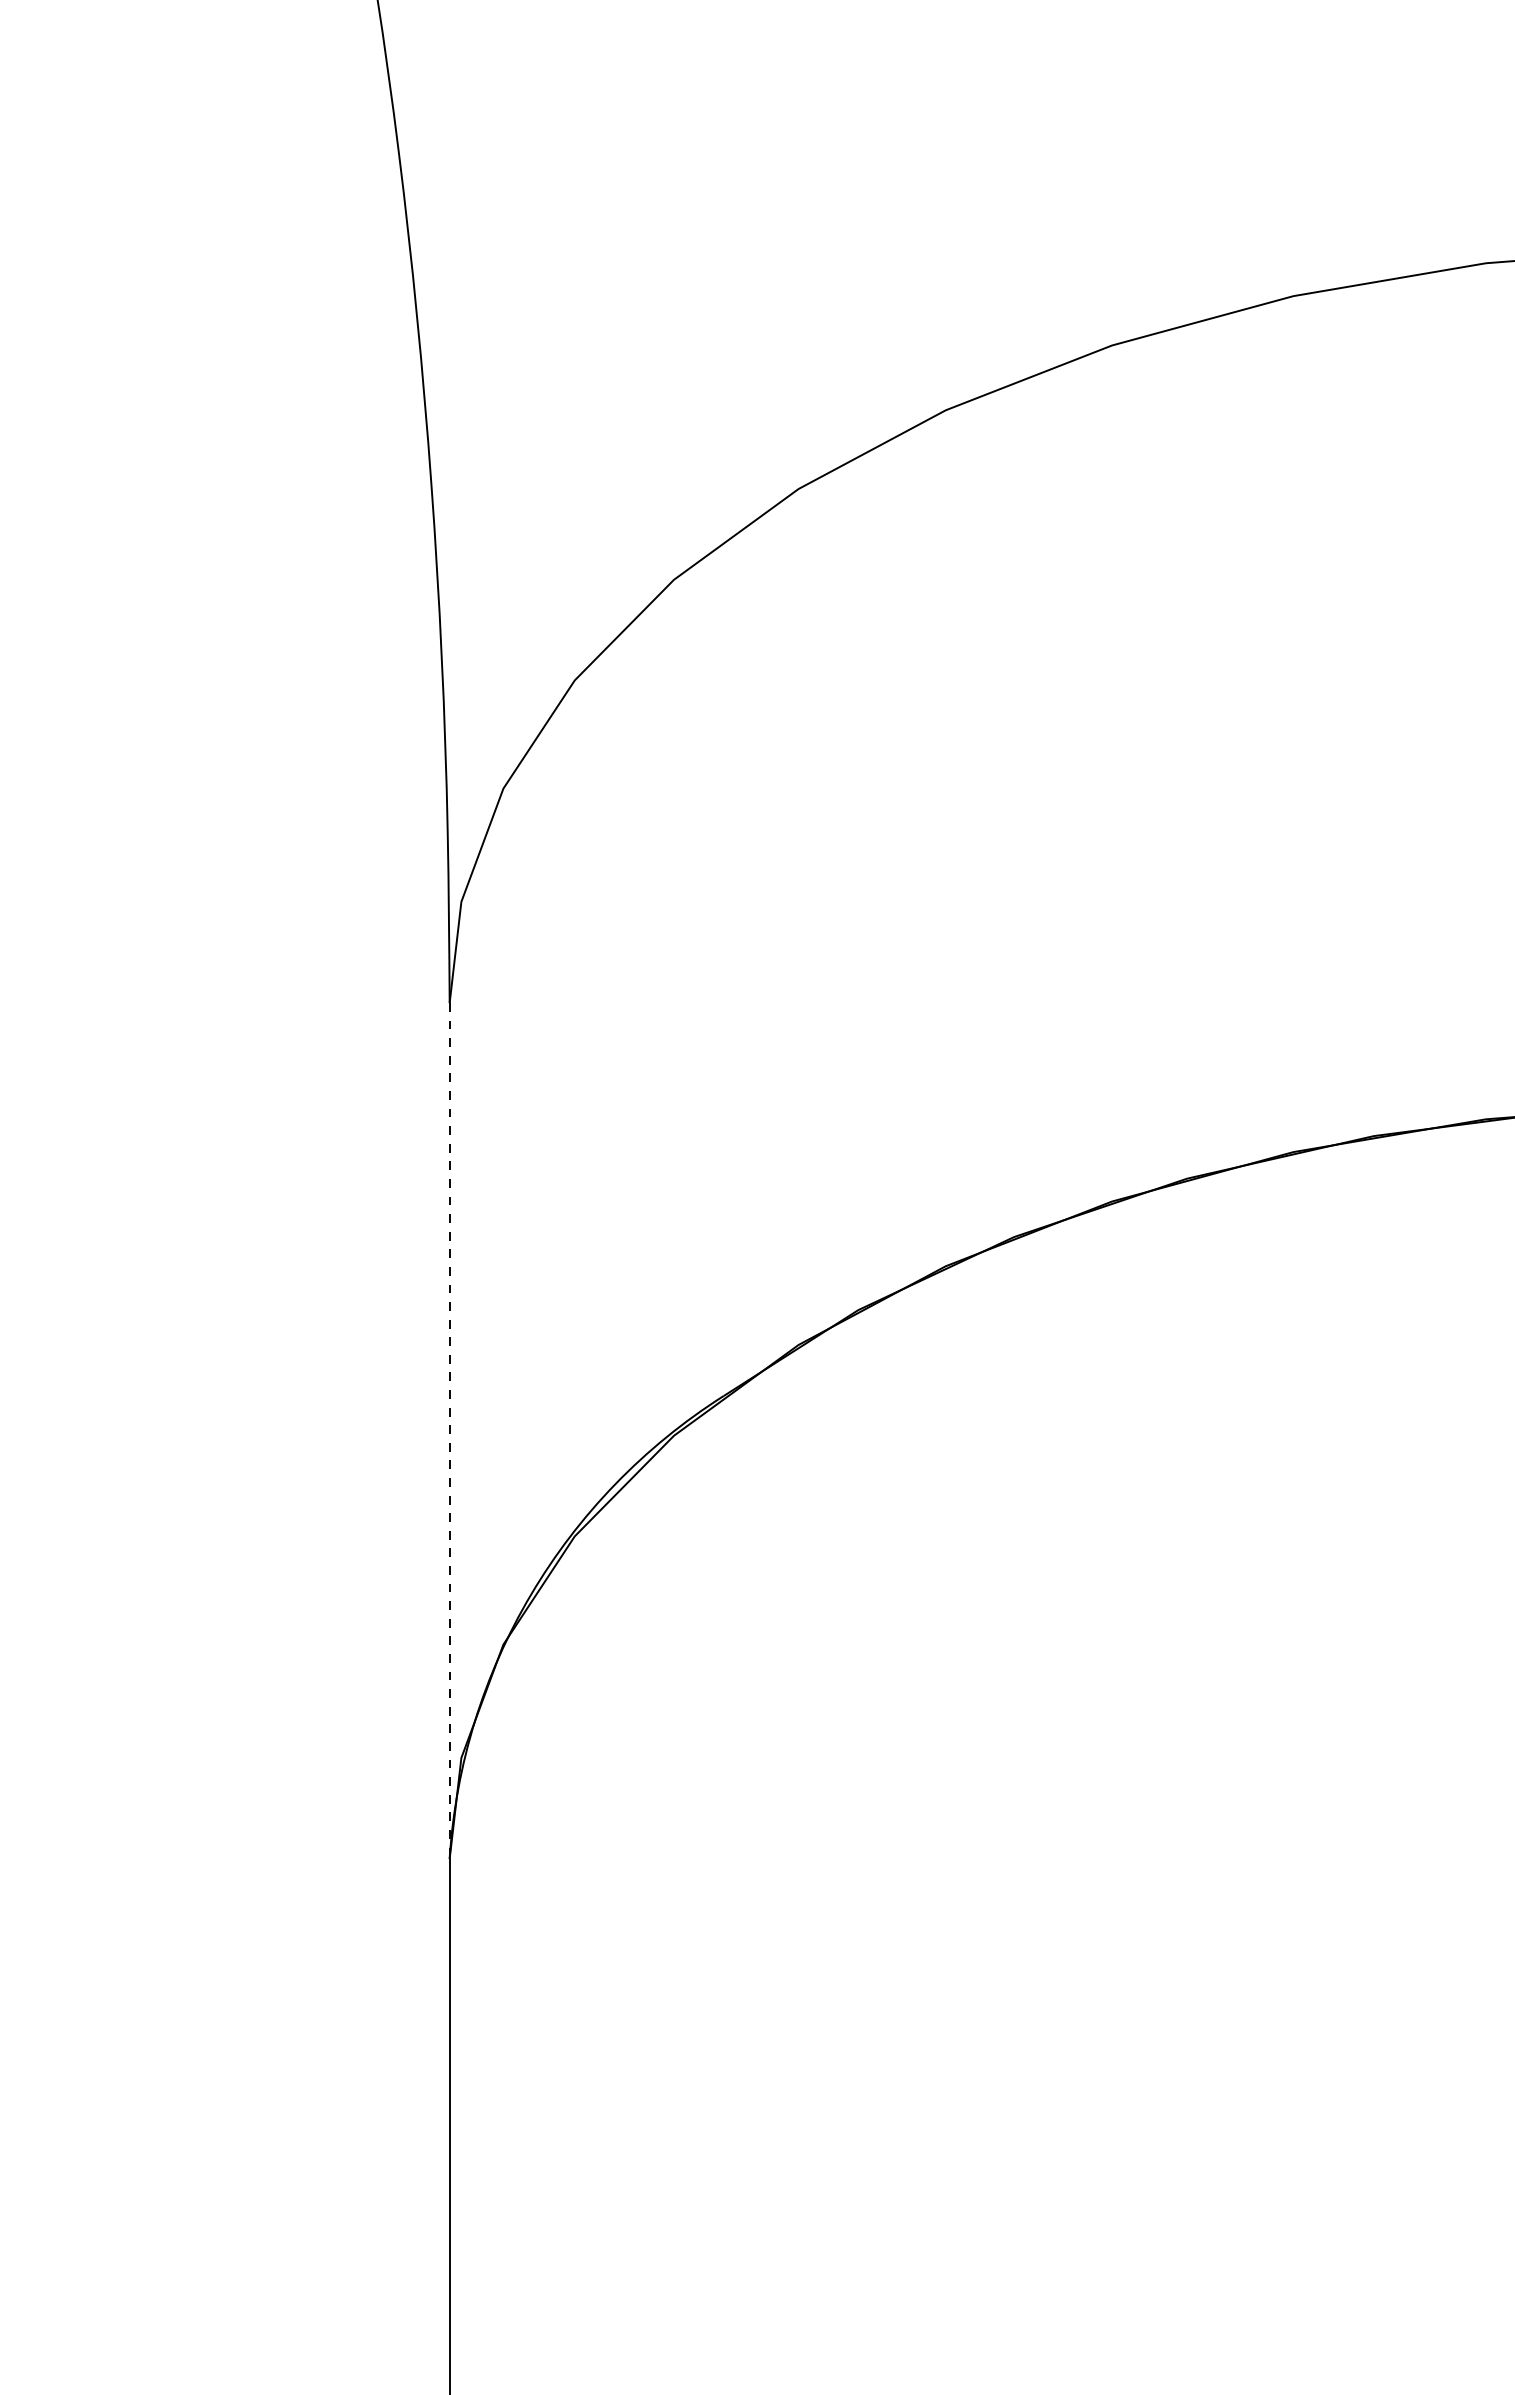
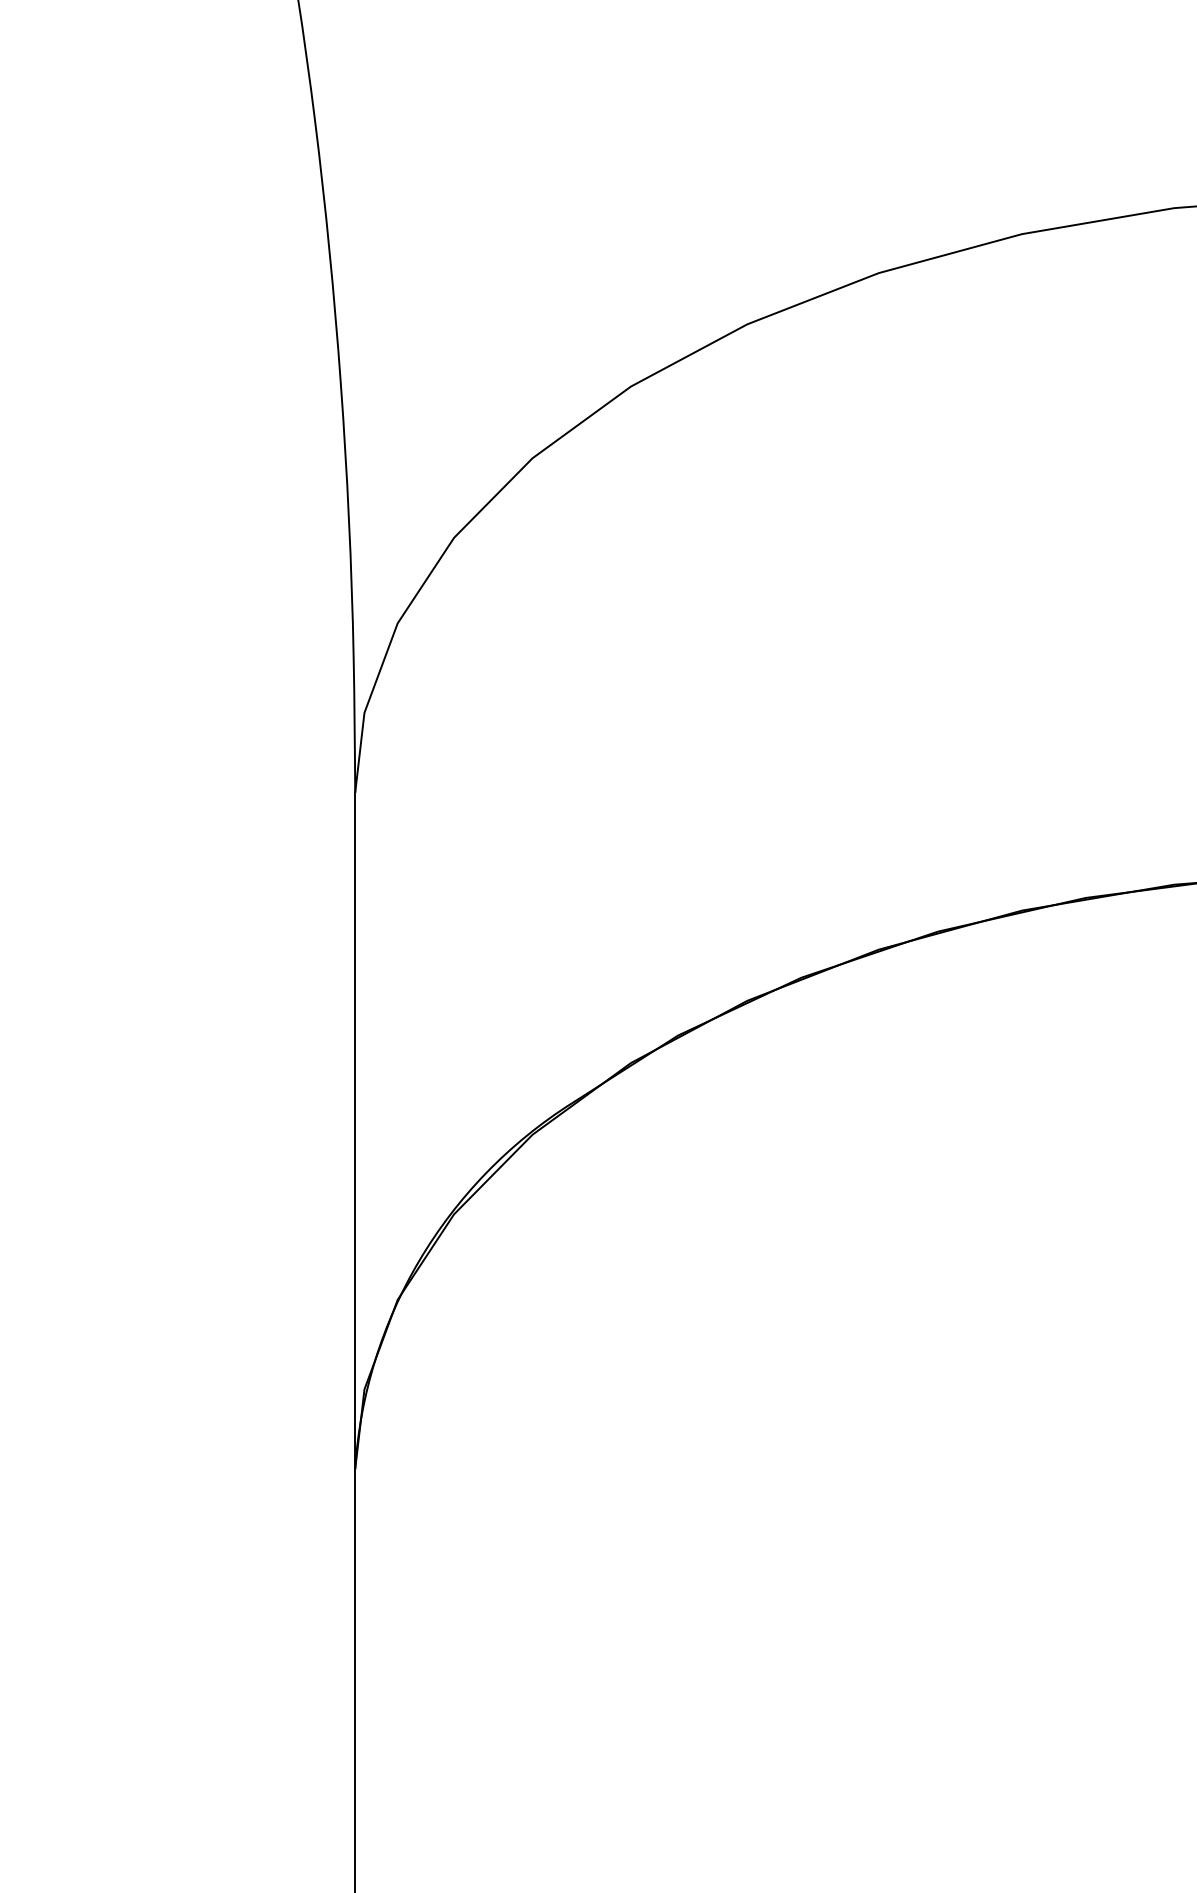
line: (450, 1431) -> (355, 1131), dashed -> solid

